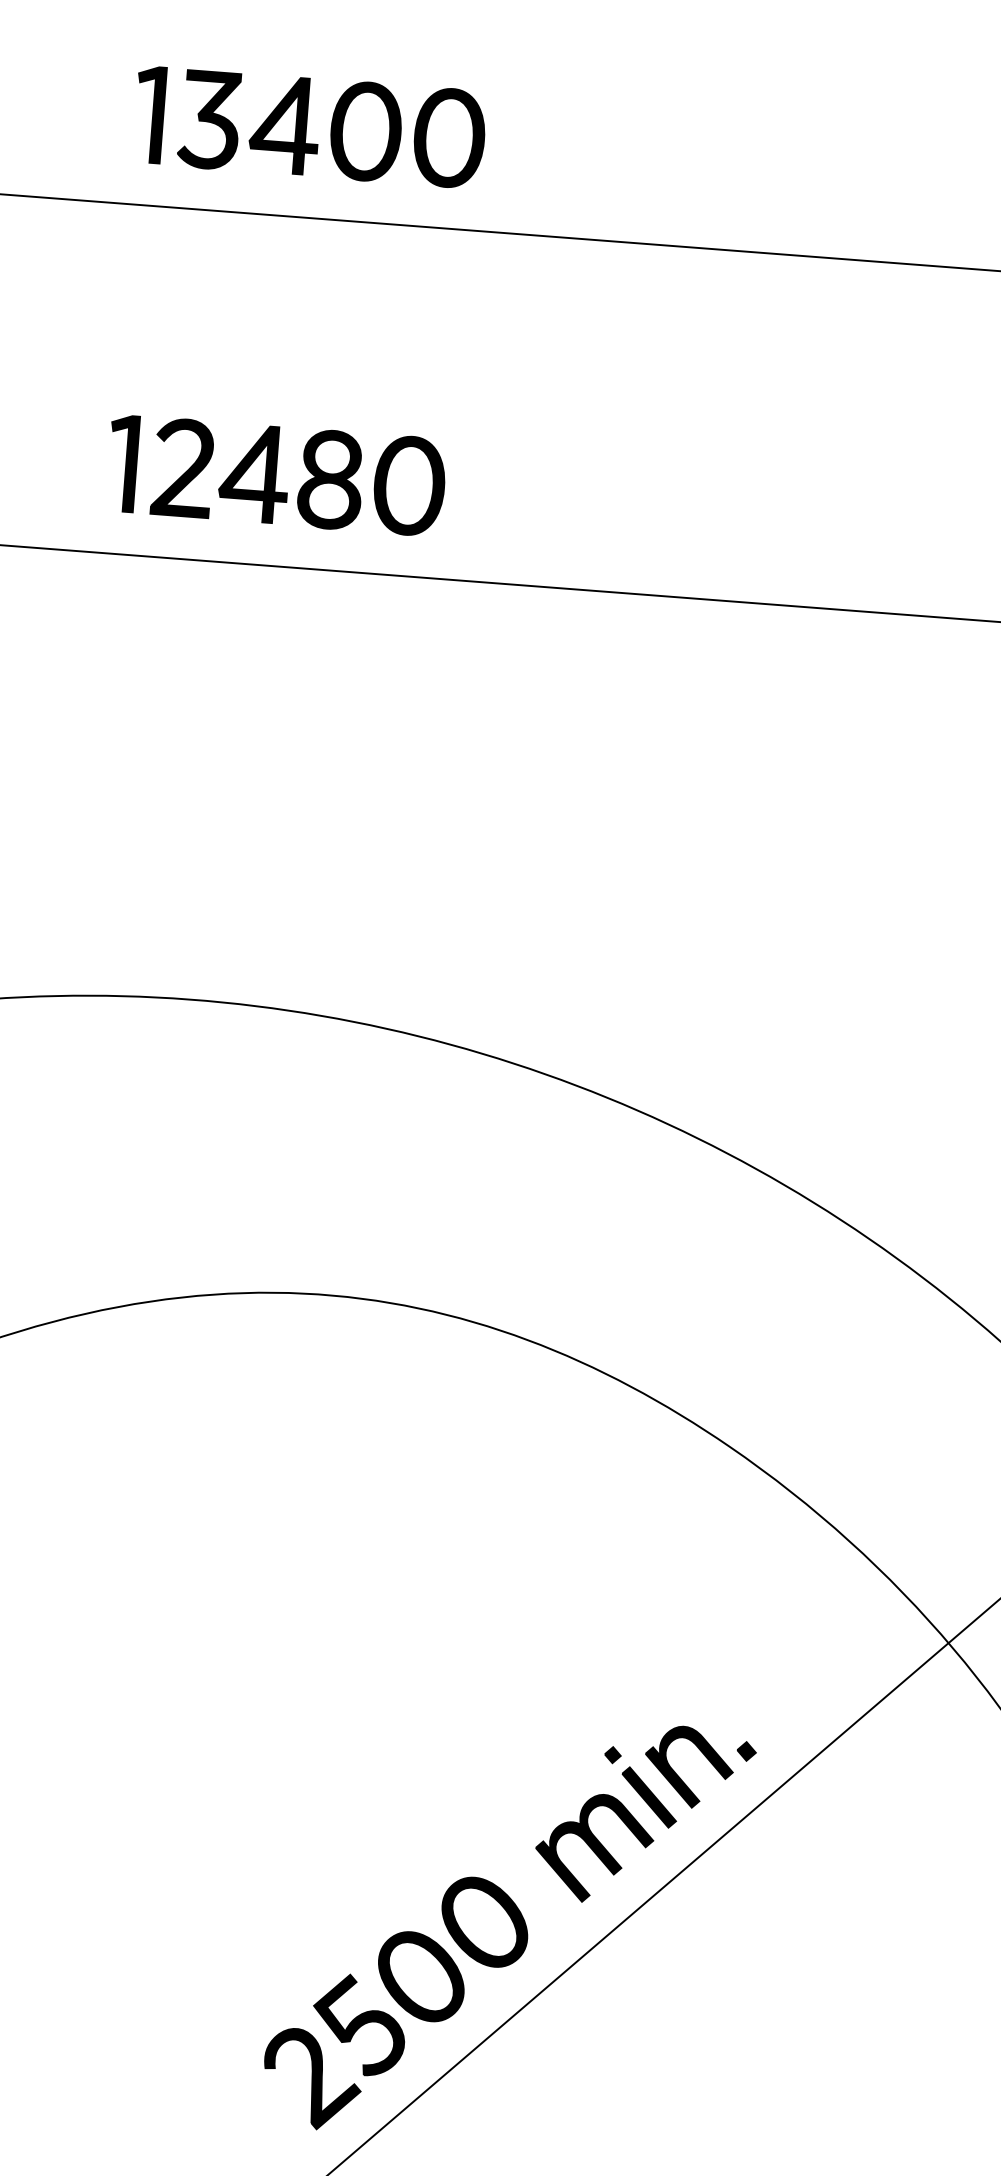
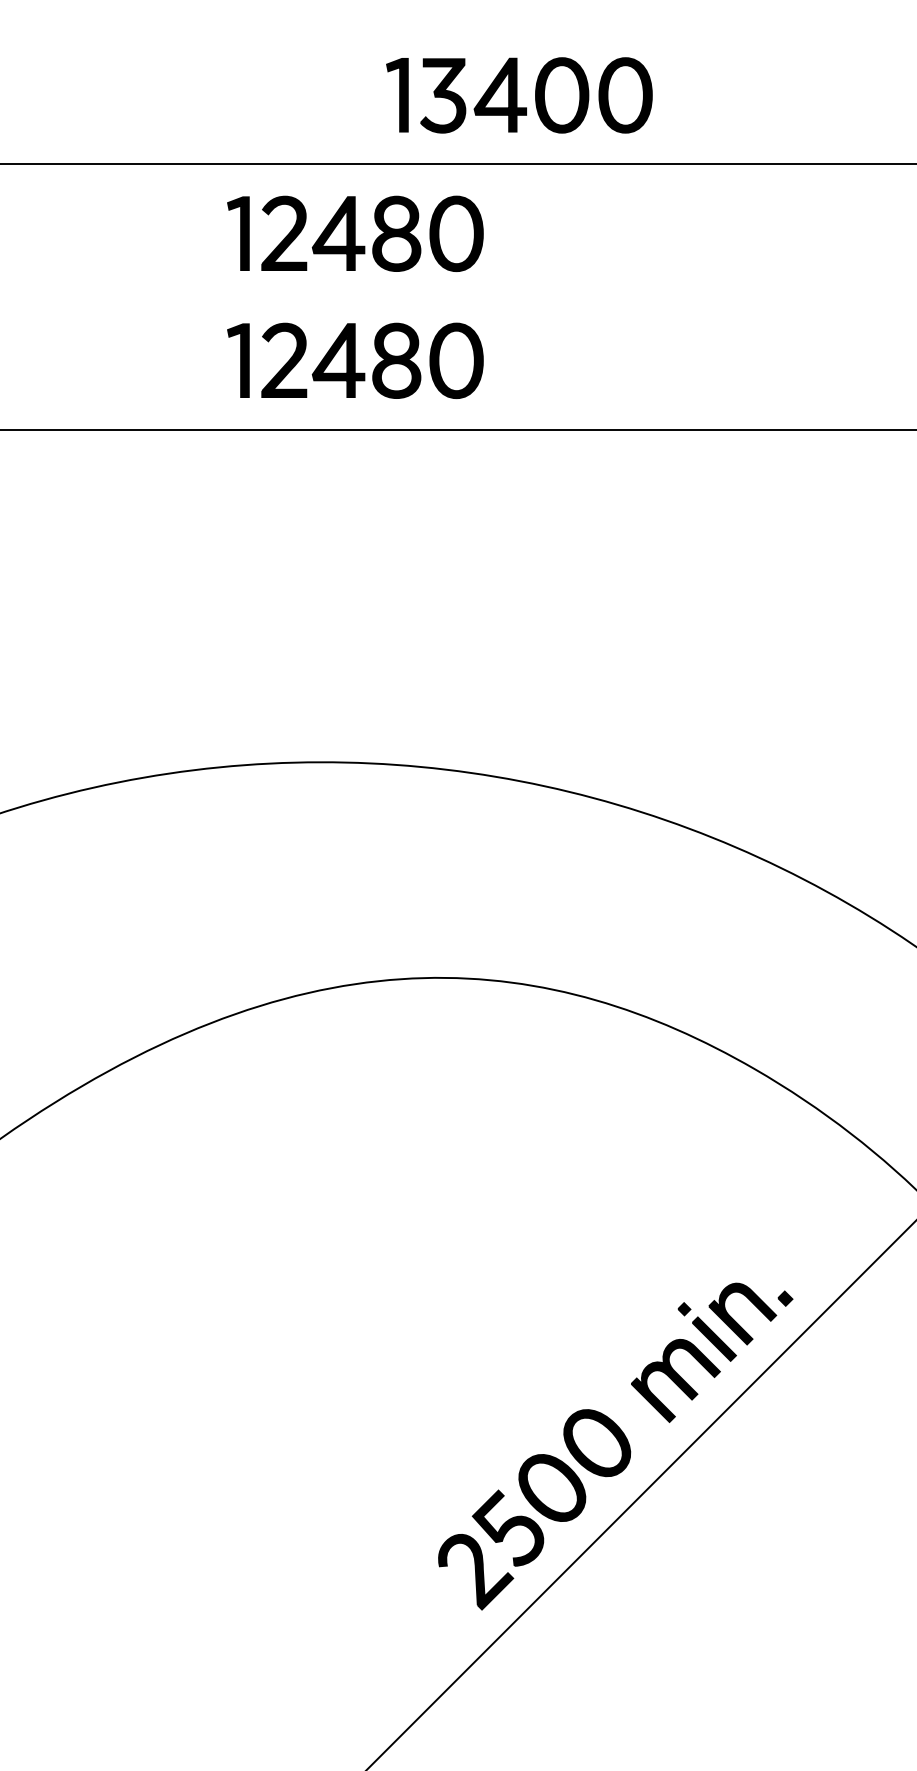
part: (310, 127) -> (519, 95), moved
part: (289, 308) -> (355, 233), added

